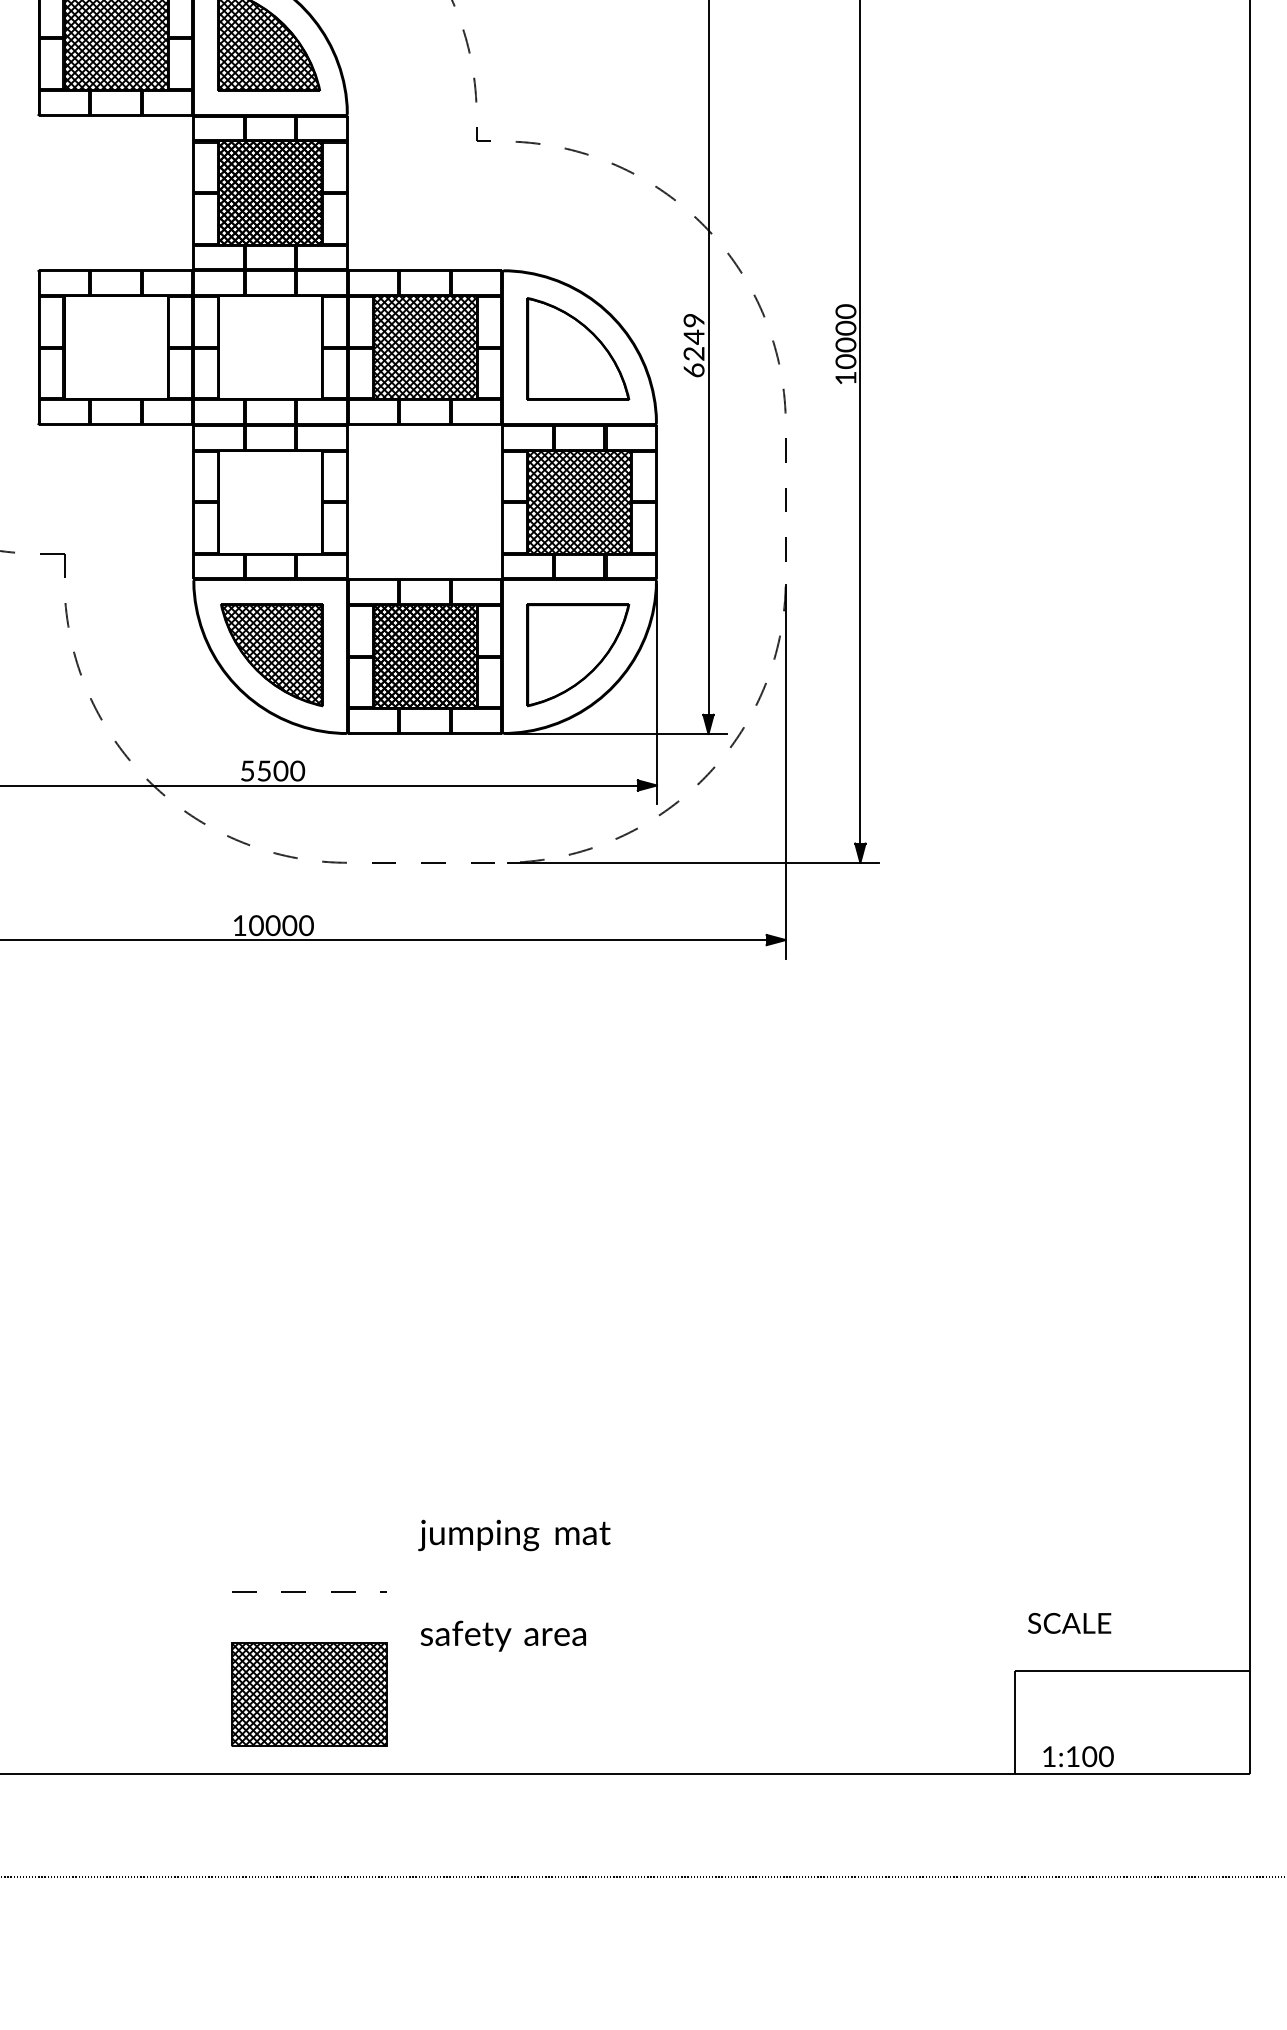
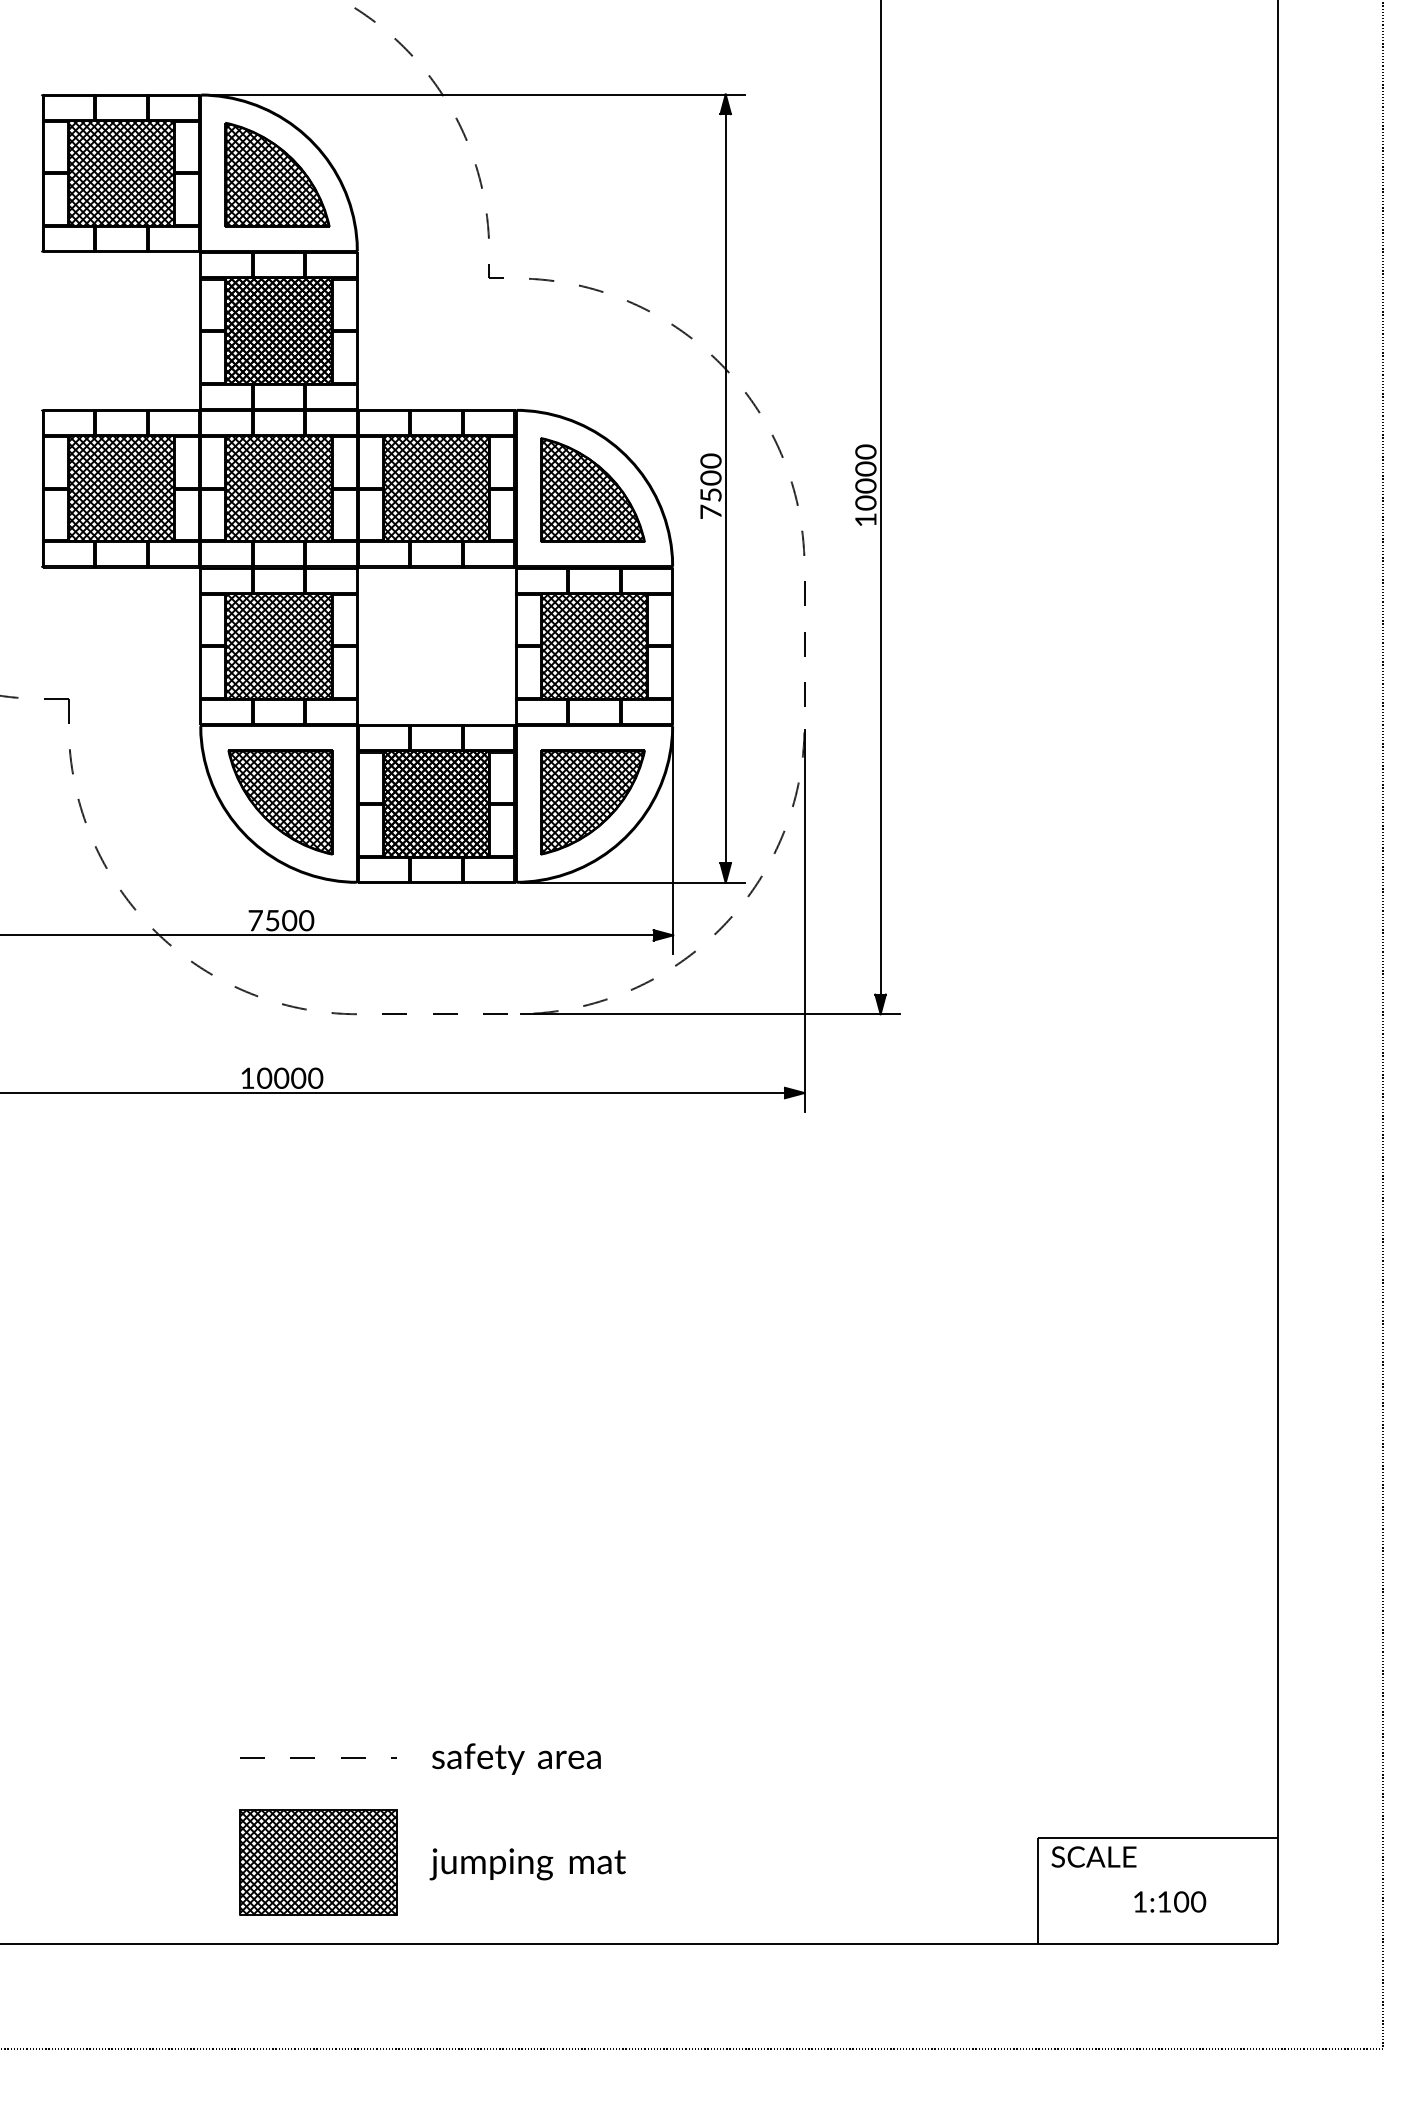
text: (693, 344) -> (710, 485), 6249 -> 7500
hatch: (115, 347) -> (120, 488), added
hatch: (270, 347) -> (278, 488), added
hatch: (577, 349) -> (592, 490), added
hatch: (270, 501) -> (278, 645), added
hatch: (577, 655) -> (592, 802), added
text: (247, 770) -> (255, 920), 5500 -> 7500
text: (514, 1535) -> (527, 1864), moved
text: (1069, 1622) -> (1093, 1856), moved
text: (503, 1635) -> (516, 1758), moved
text: (1078, 1756) -> (1170, 1901), moved

